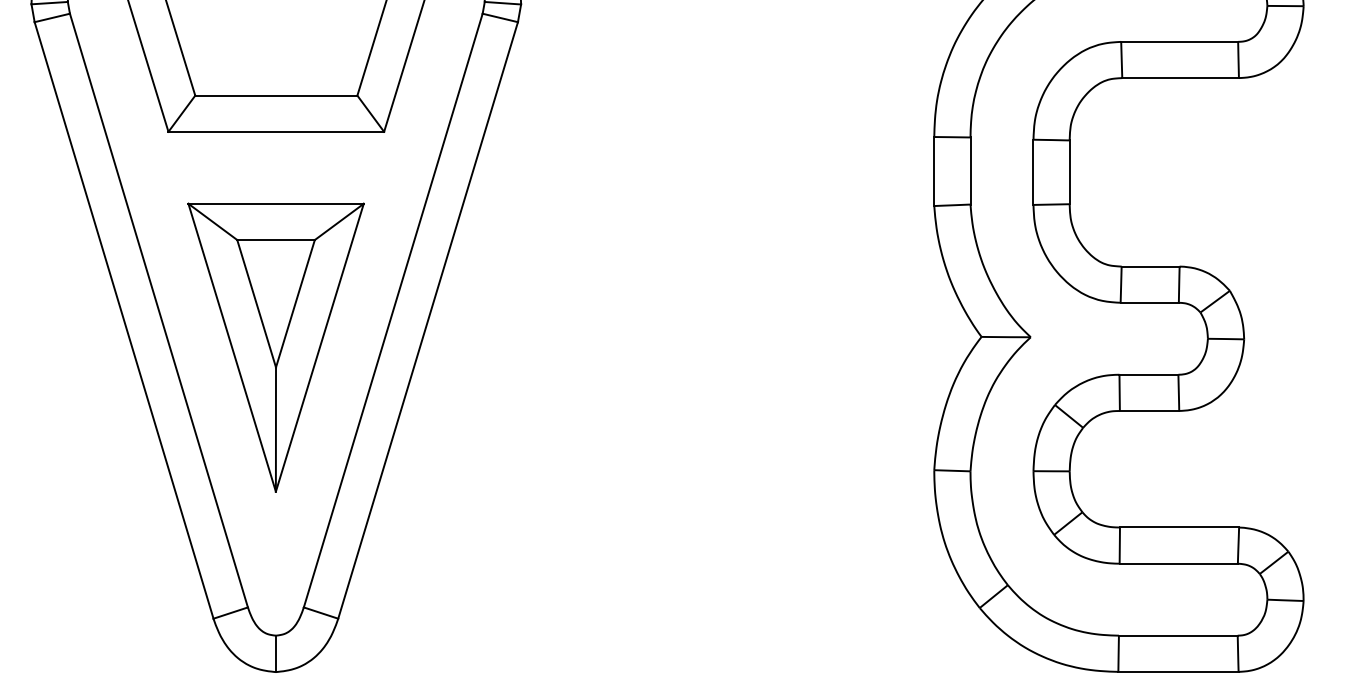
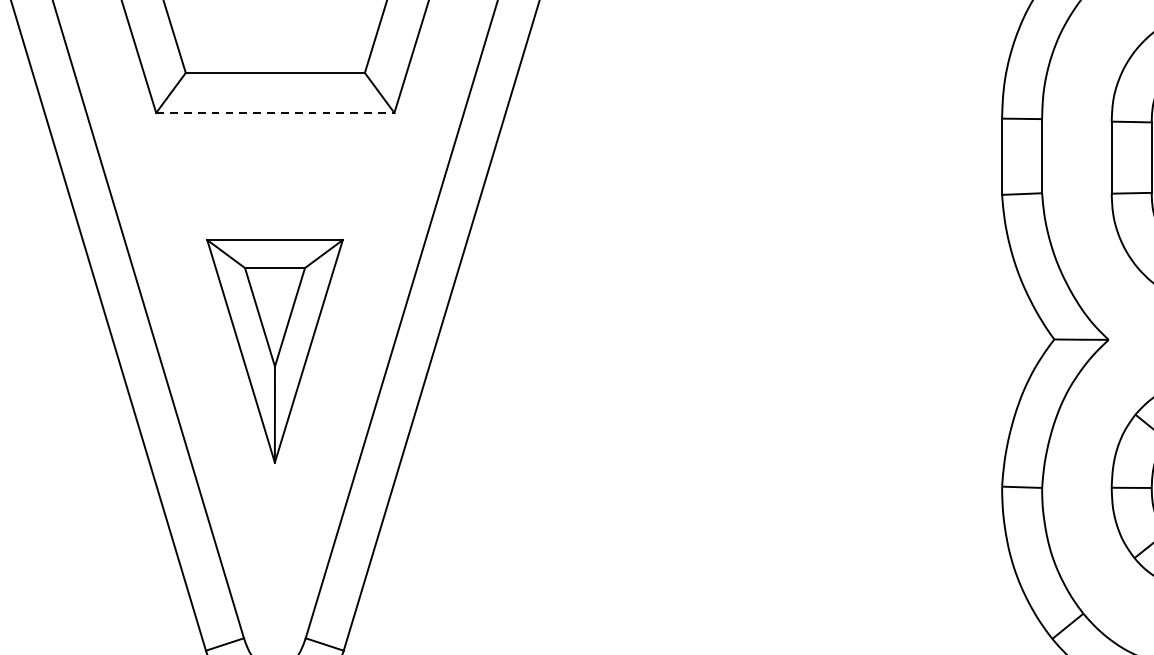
line: (276, 131) -> (275, 112), solid -> dashed
part: (275, 347) -> (274, 351), size x0.7

